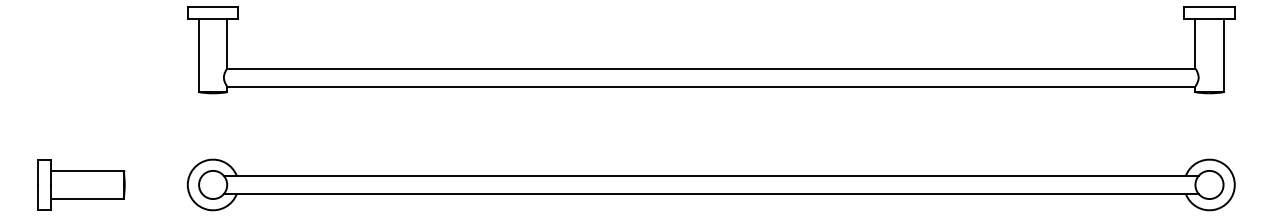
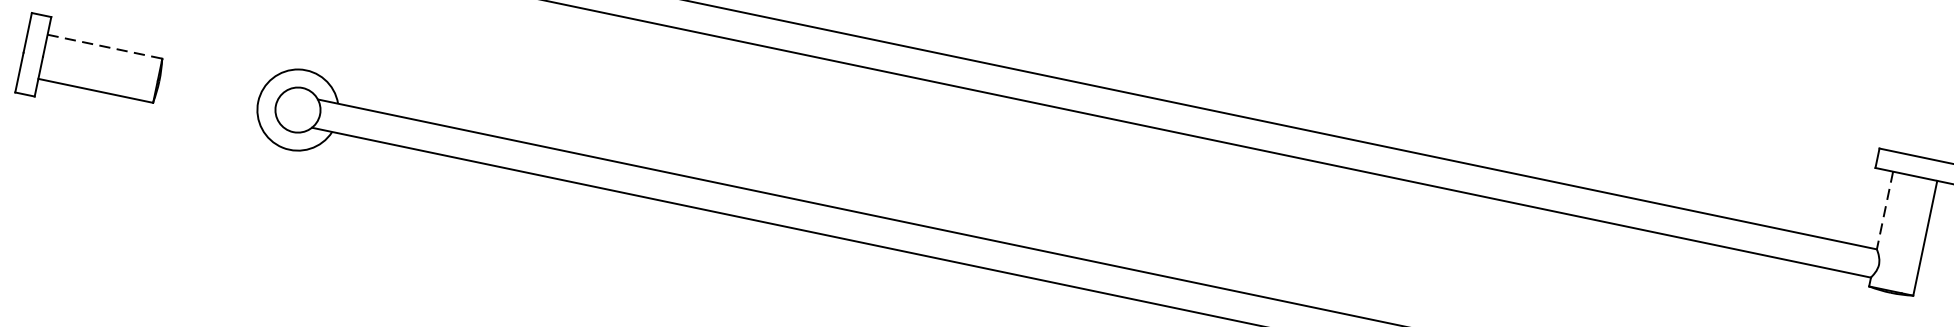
line: (1195, 43) -> (1885, 210), solid -> dashed
line: (87, 170) -> (105, 46), solid -> dashed

